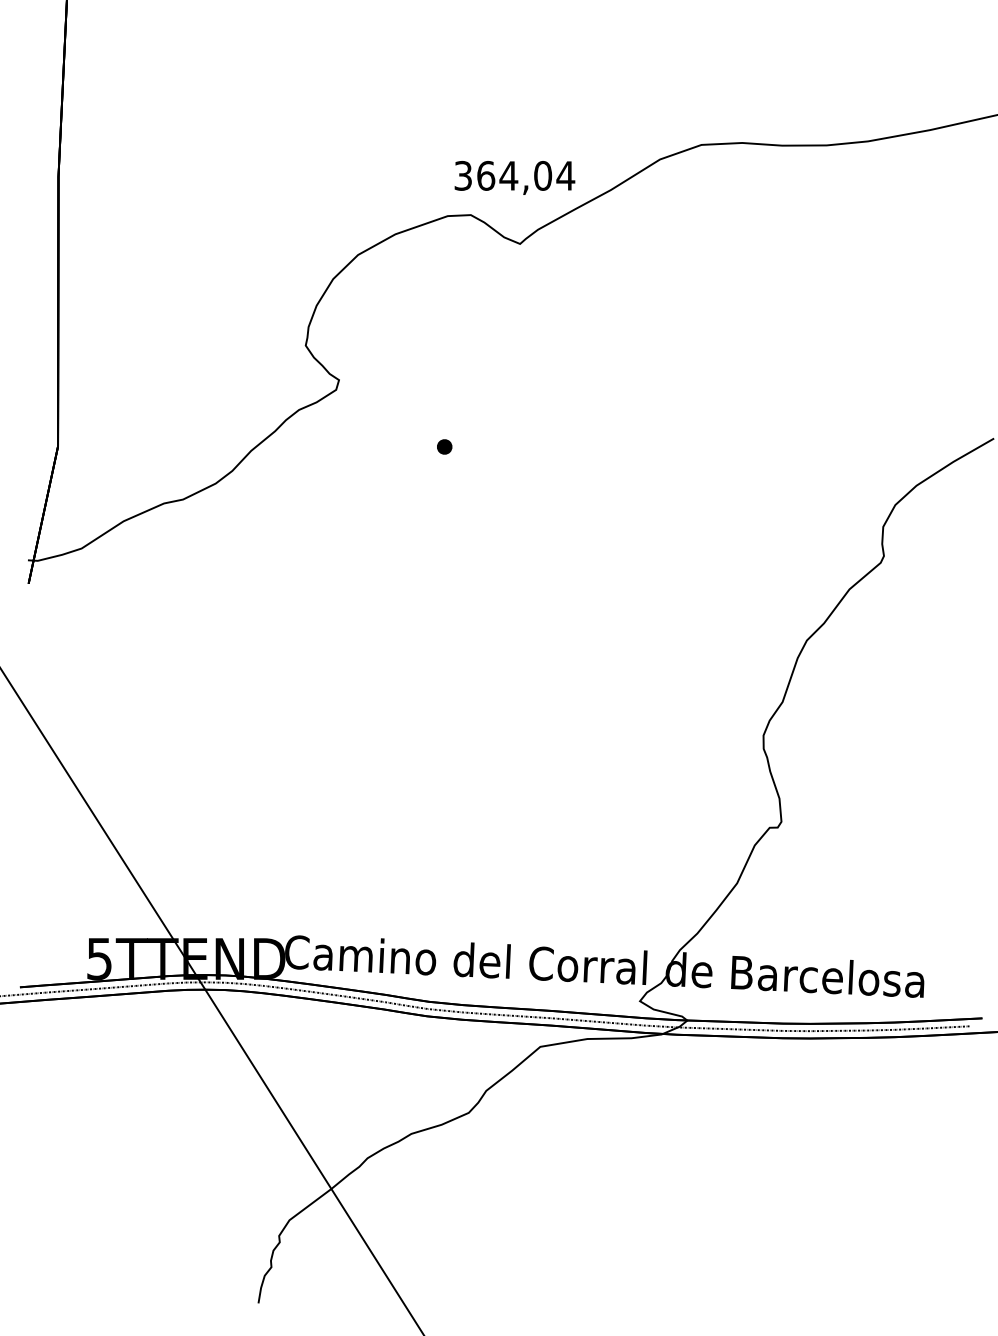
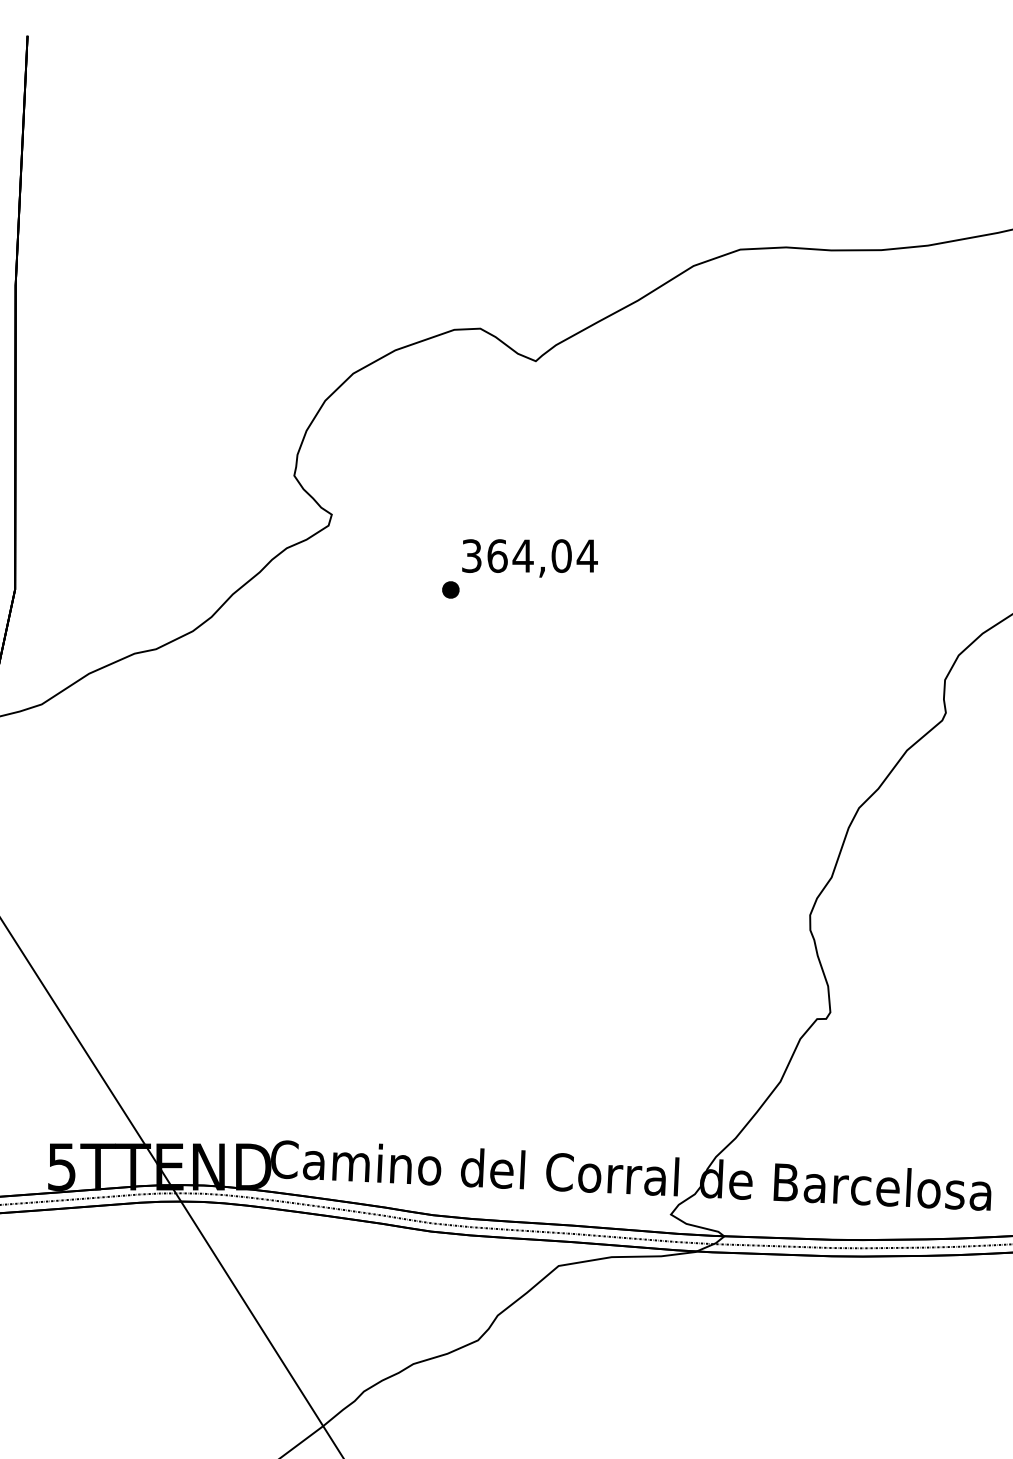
text: (514, 177) -> (529, 557), moved

